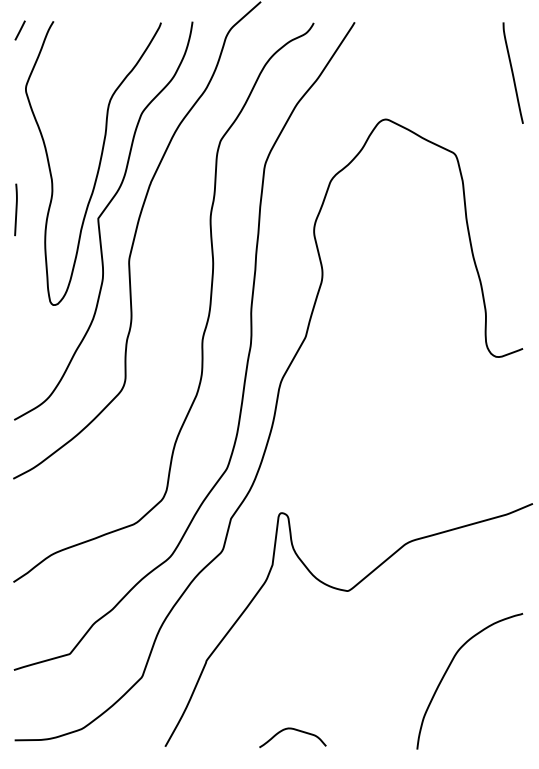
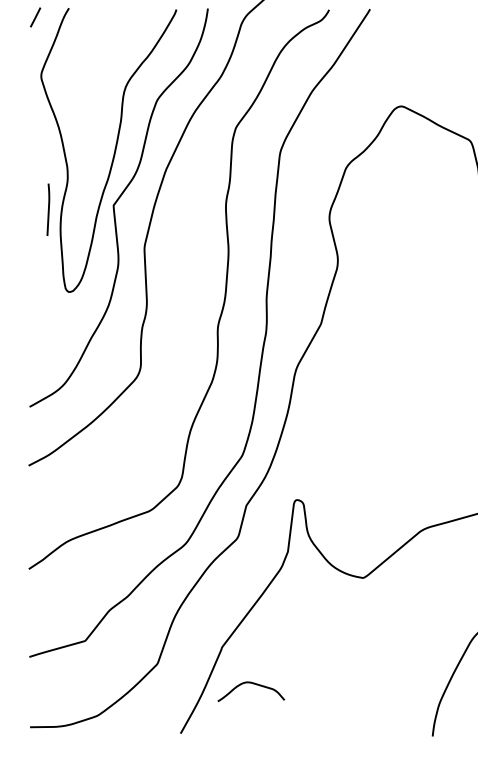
line: (15, 209) -> (47, 209), moved
curve: (294, 730) -> (252, 684), moved

